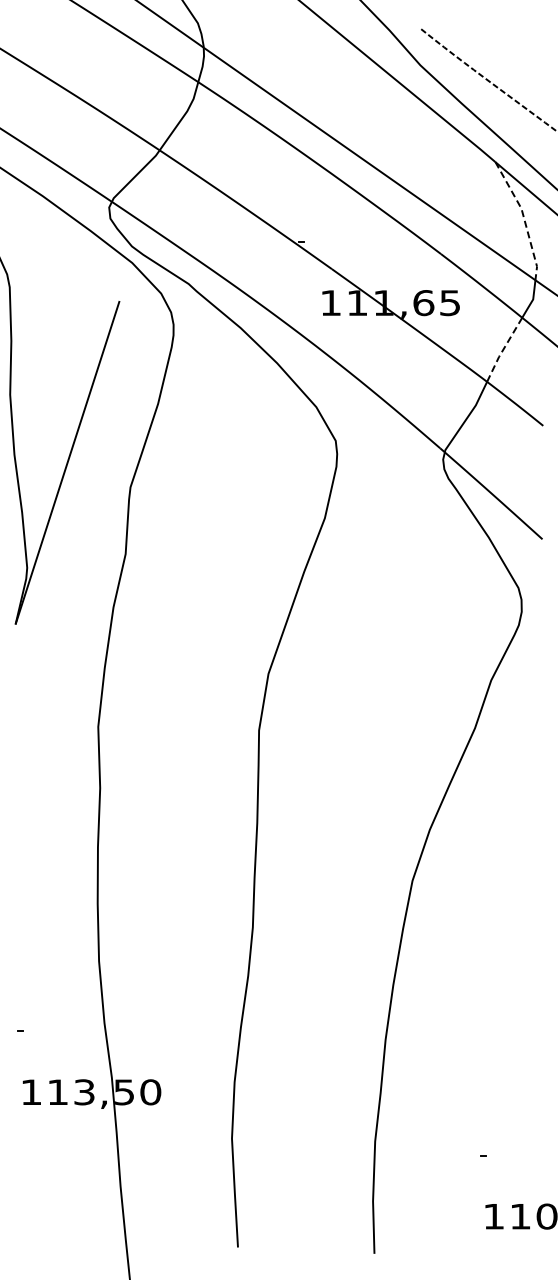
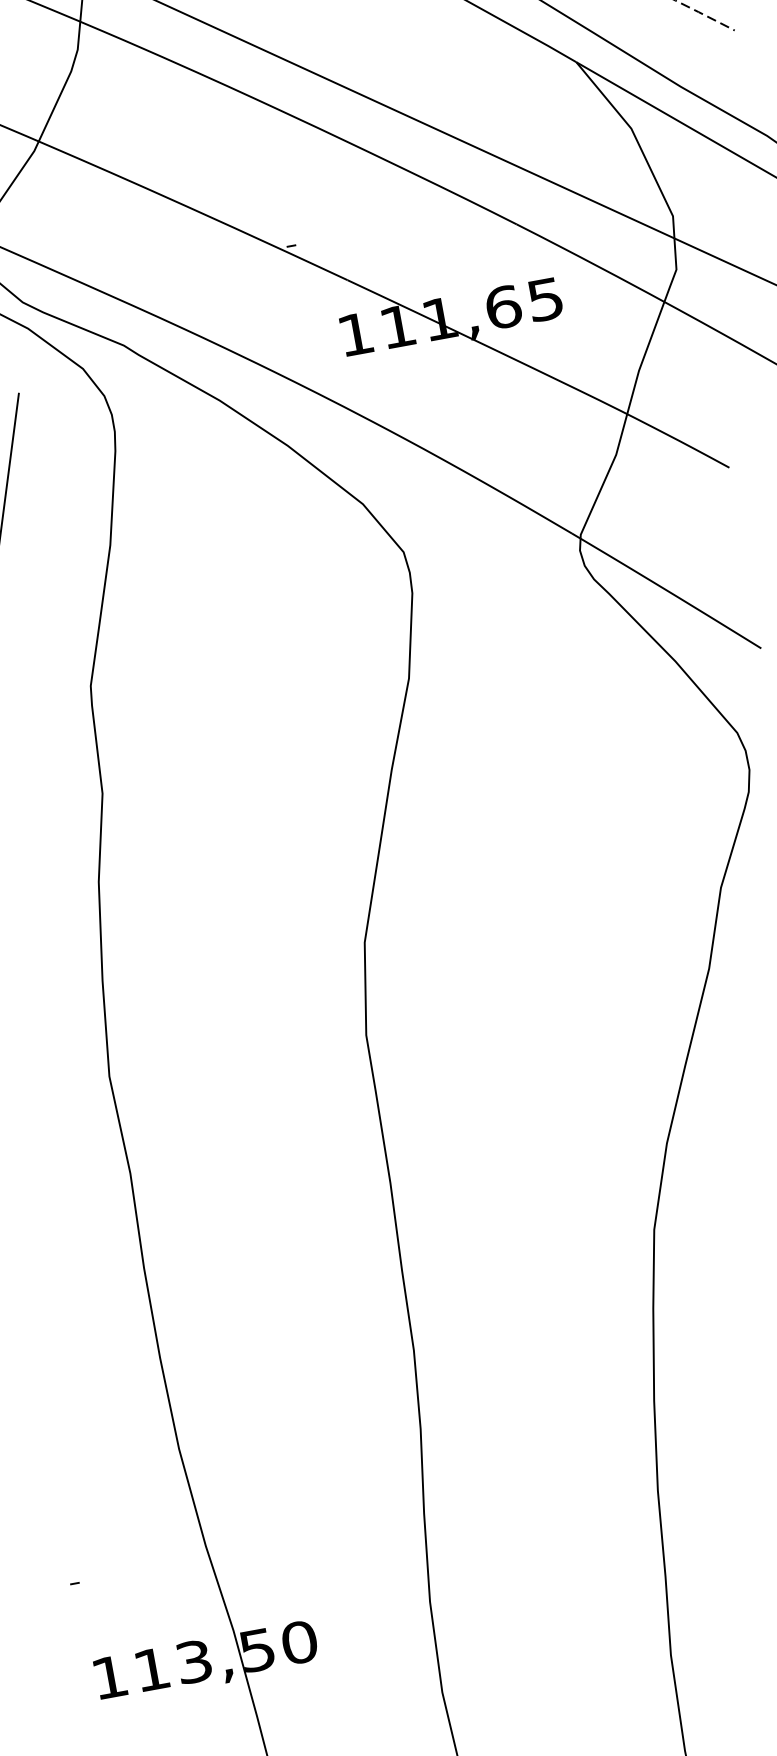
line: (524, 218) -> (638, 143), dashed -> solid
line: (503, 350) -> (644, 359), dashed -> solid

